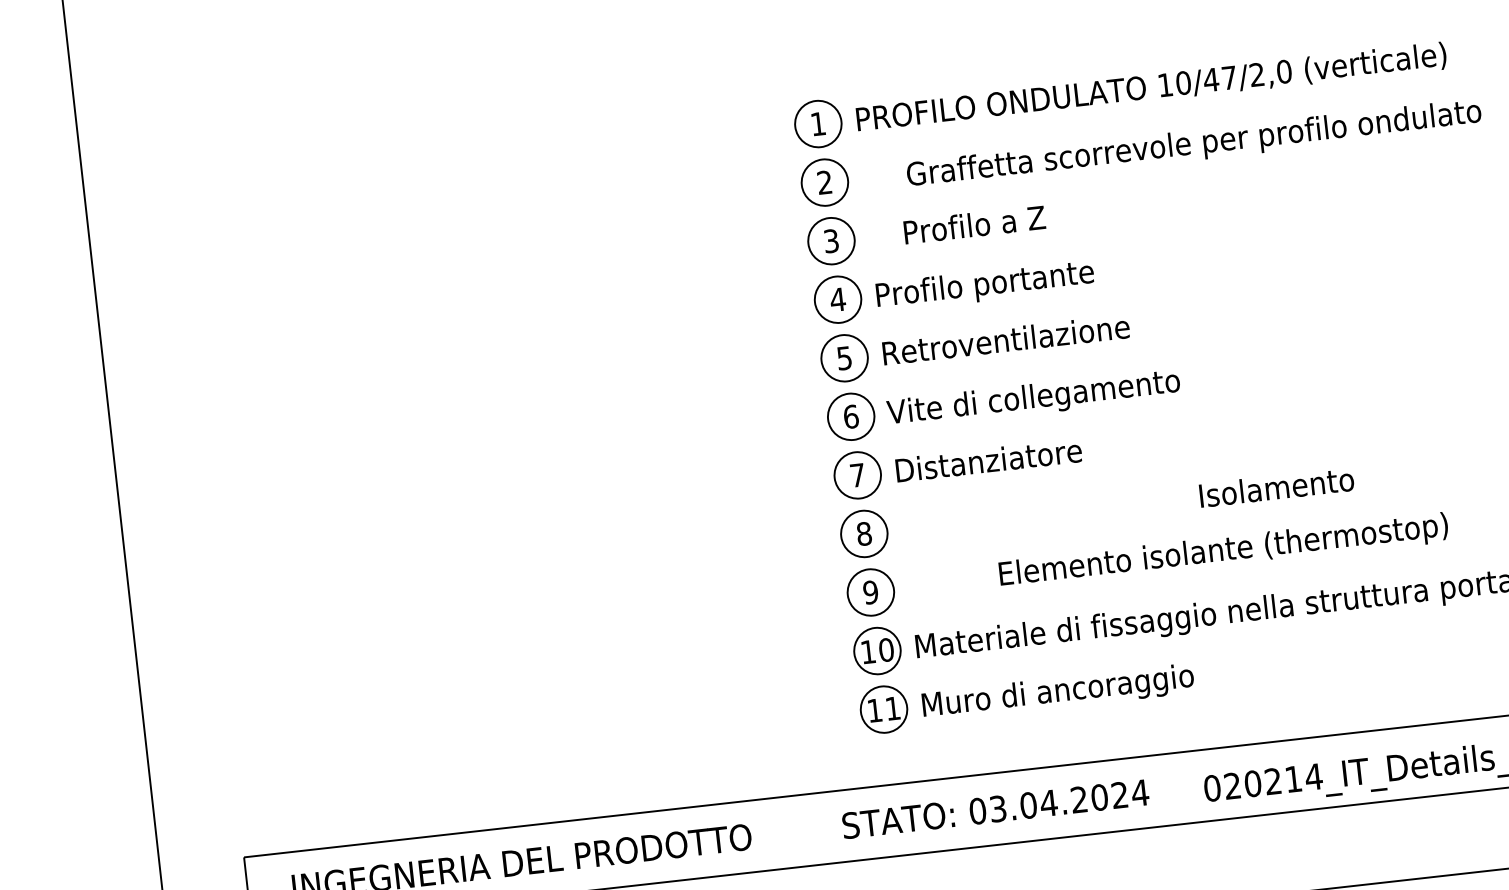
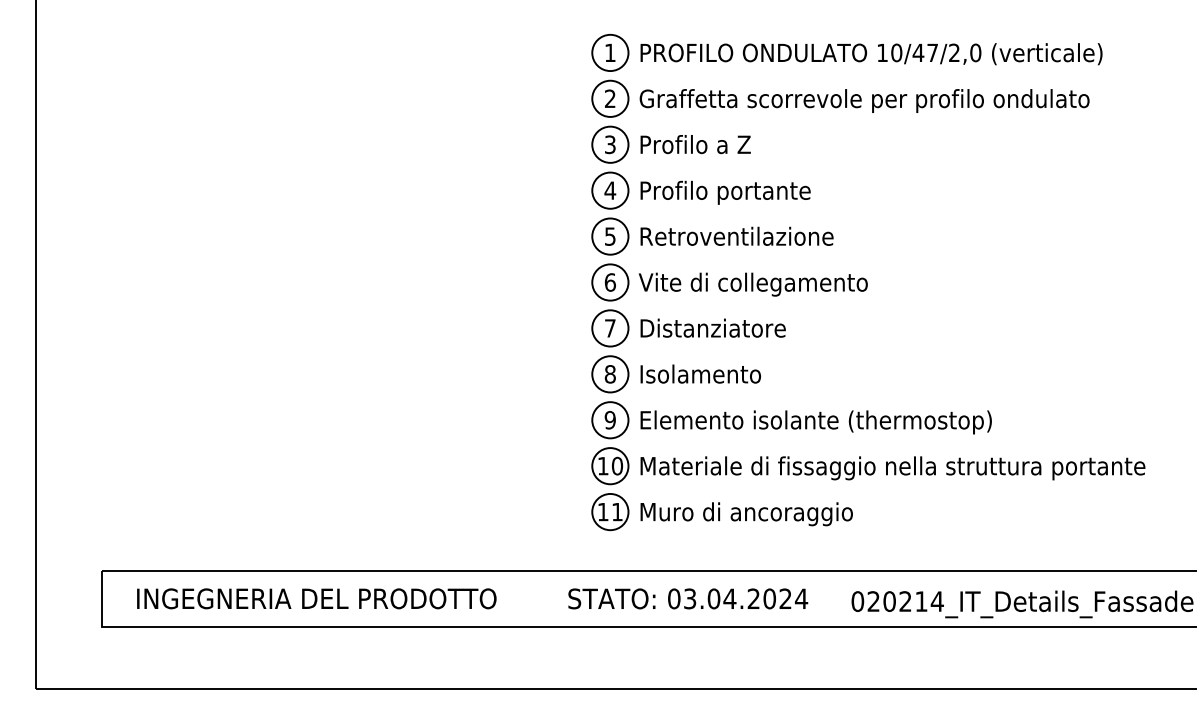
text: (1194, 144) -> (864, 100), moved
text: (974, 224) -> (695, 144), moved
text: (1276, 486) -> (700, 373), moved
text: (1222, 552) -> (815, 422), moved

